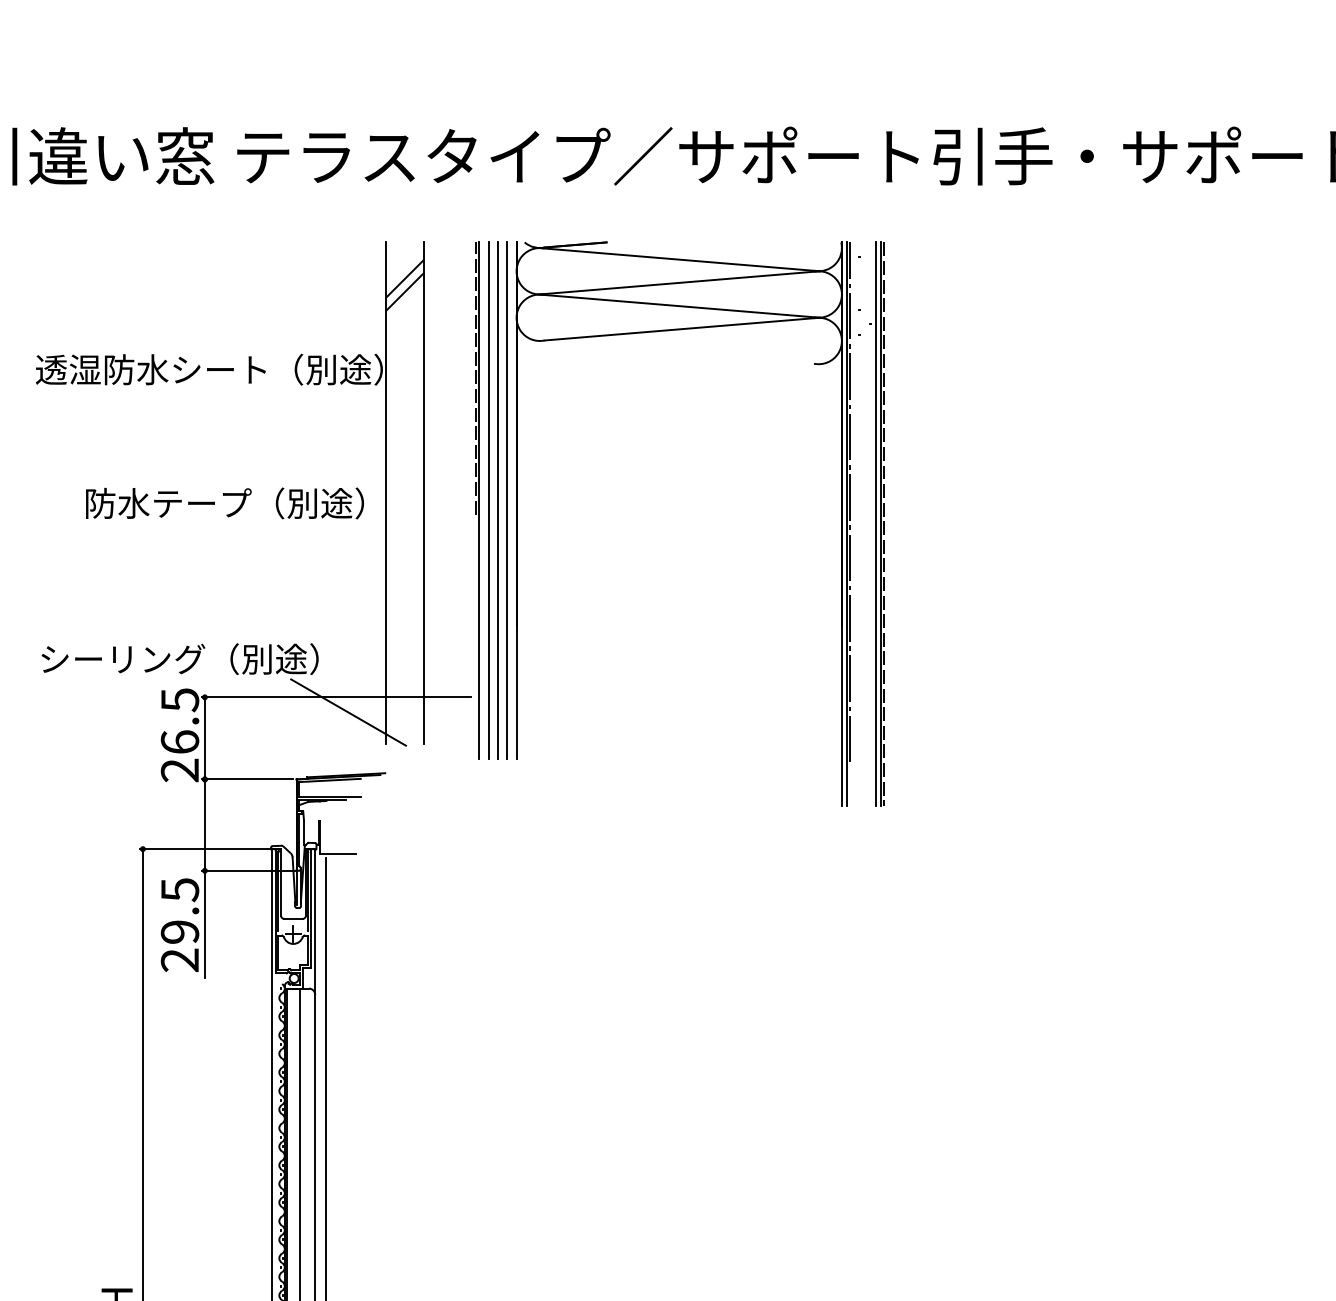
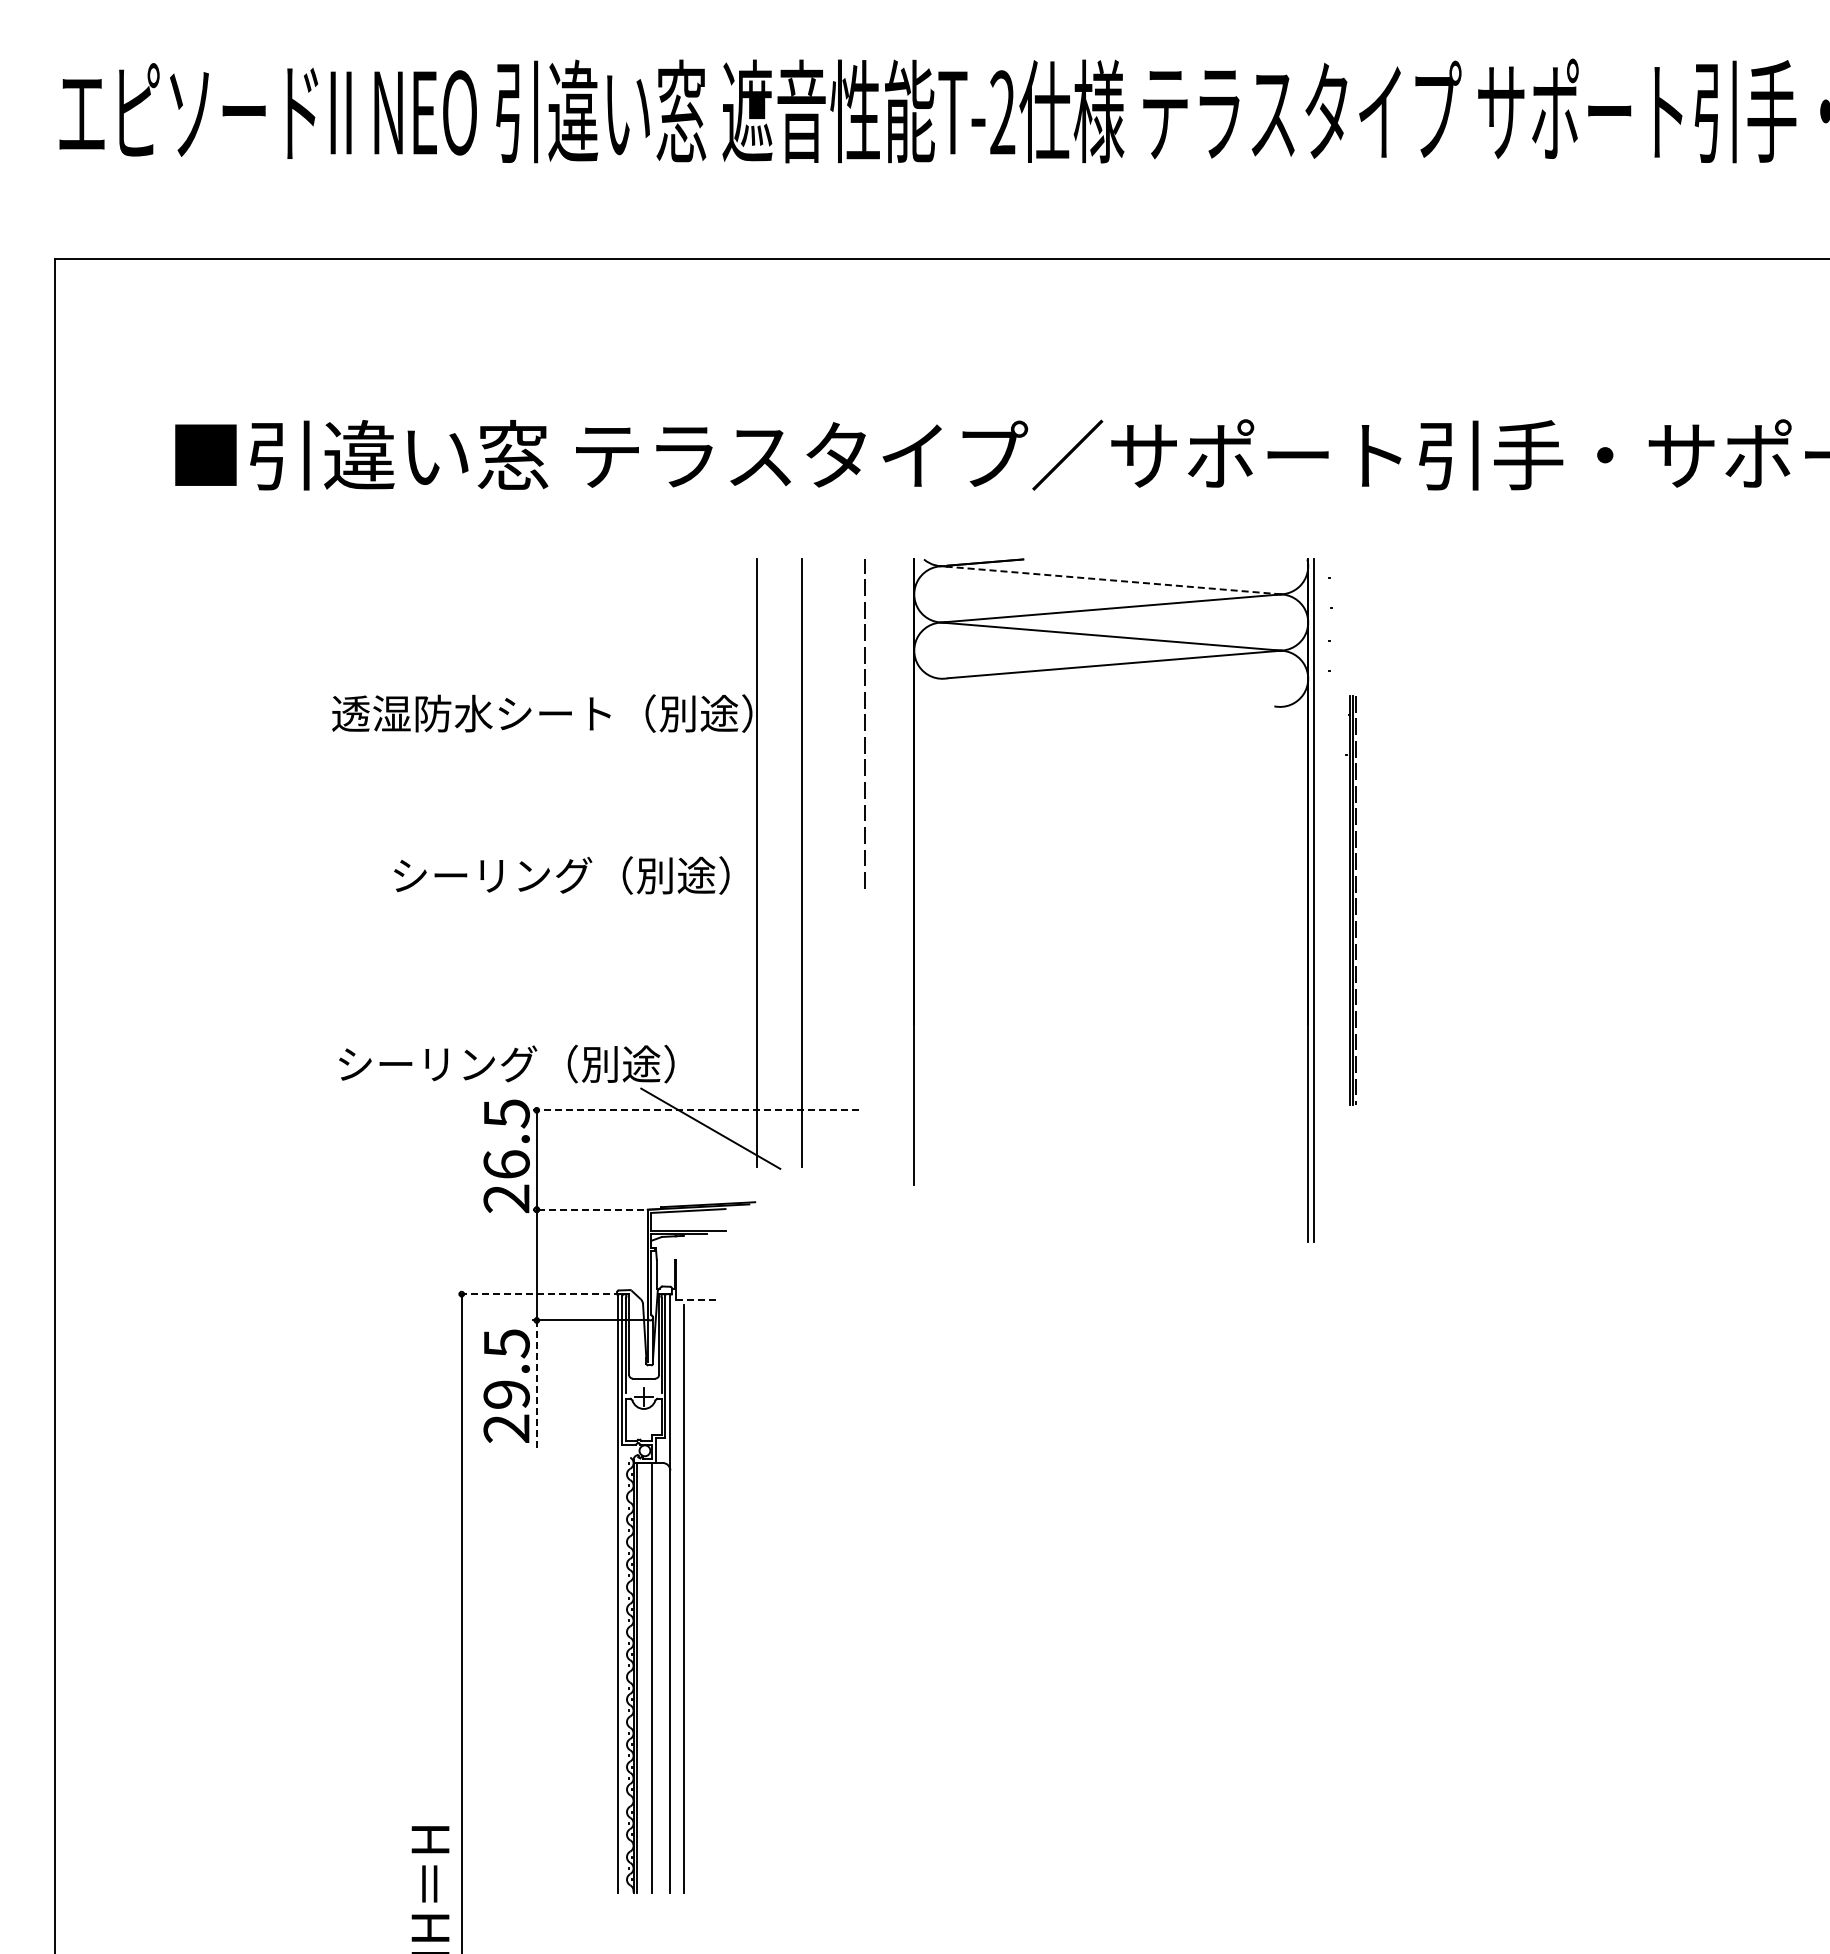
line: (677, 259) -> (1109, 580), solid -> dashed
line: (404, 278) -> (778, 603), removed
line: (404, 291) -> (778, 618), removed
line: (479, 500) -> (869, 872), removed
line: (488, 500) -> (880, 872), removed
line: (497, 500) -> (891, 872), removed
line: (506, 500) -> (902, 872), removed
line: (849, 502) -> (1317, 874), removed
text: (168, 503) -> (492, 875), 防水テープ（別途） -> シーリング（別途）
part: (876, 524) -> (1350, 900), size x0.6
line: (335, 697) -> (695, 1110), solid -> dashed
line: (247, 779) -> (588, 1209), solid -> dashed
line: (206, 849) -> (538, 1294), solid -> dashed
line: (338, 853) -> (698, 1299), solid -> dashed
line: (204, 924) -> (536, 1385), solid -> dashed

